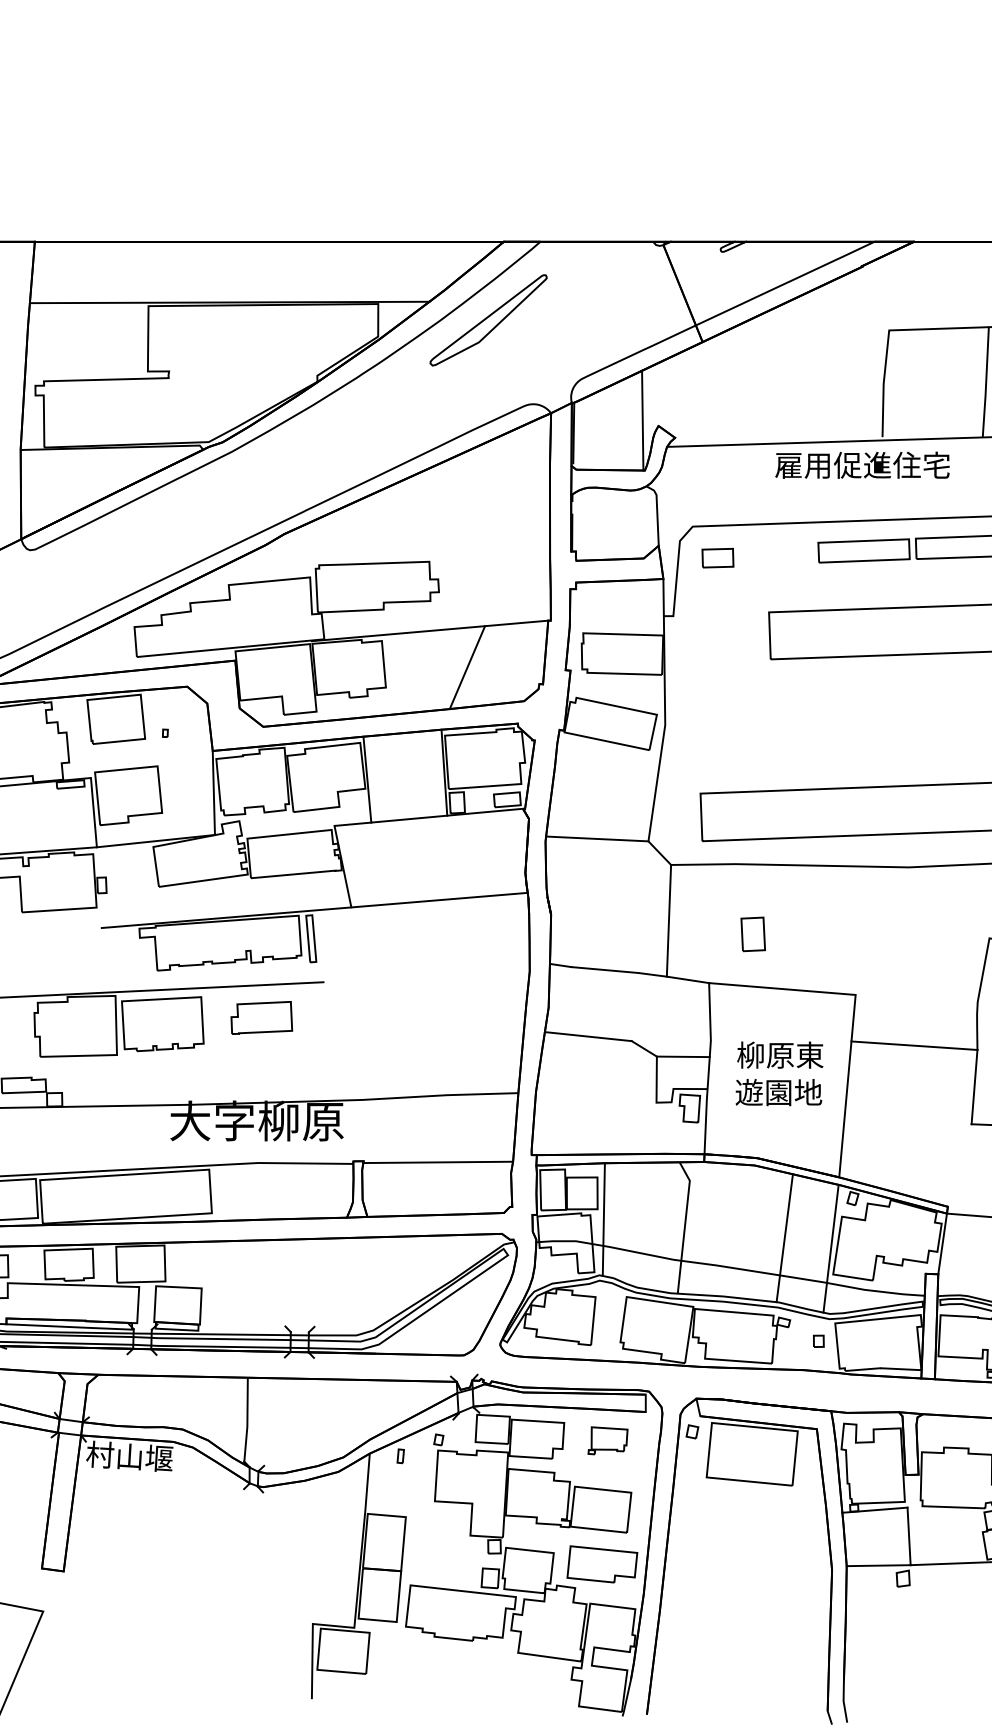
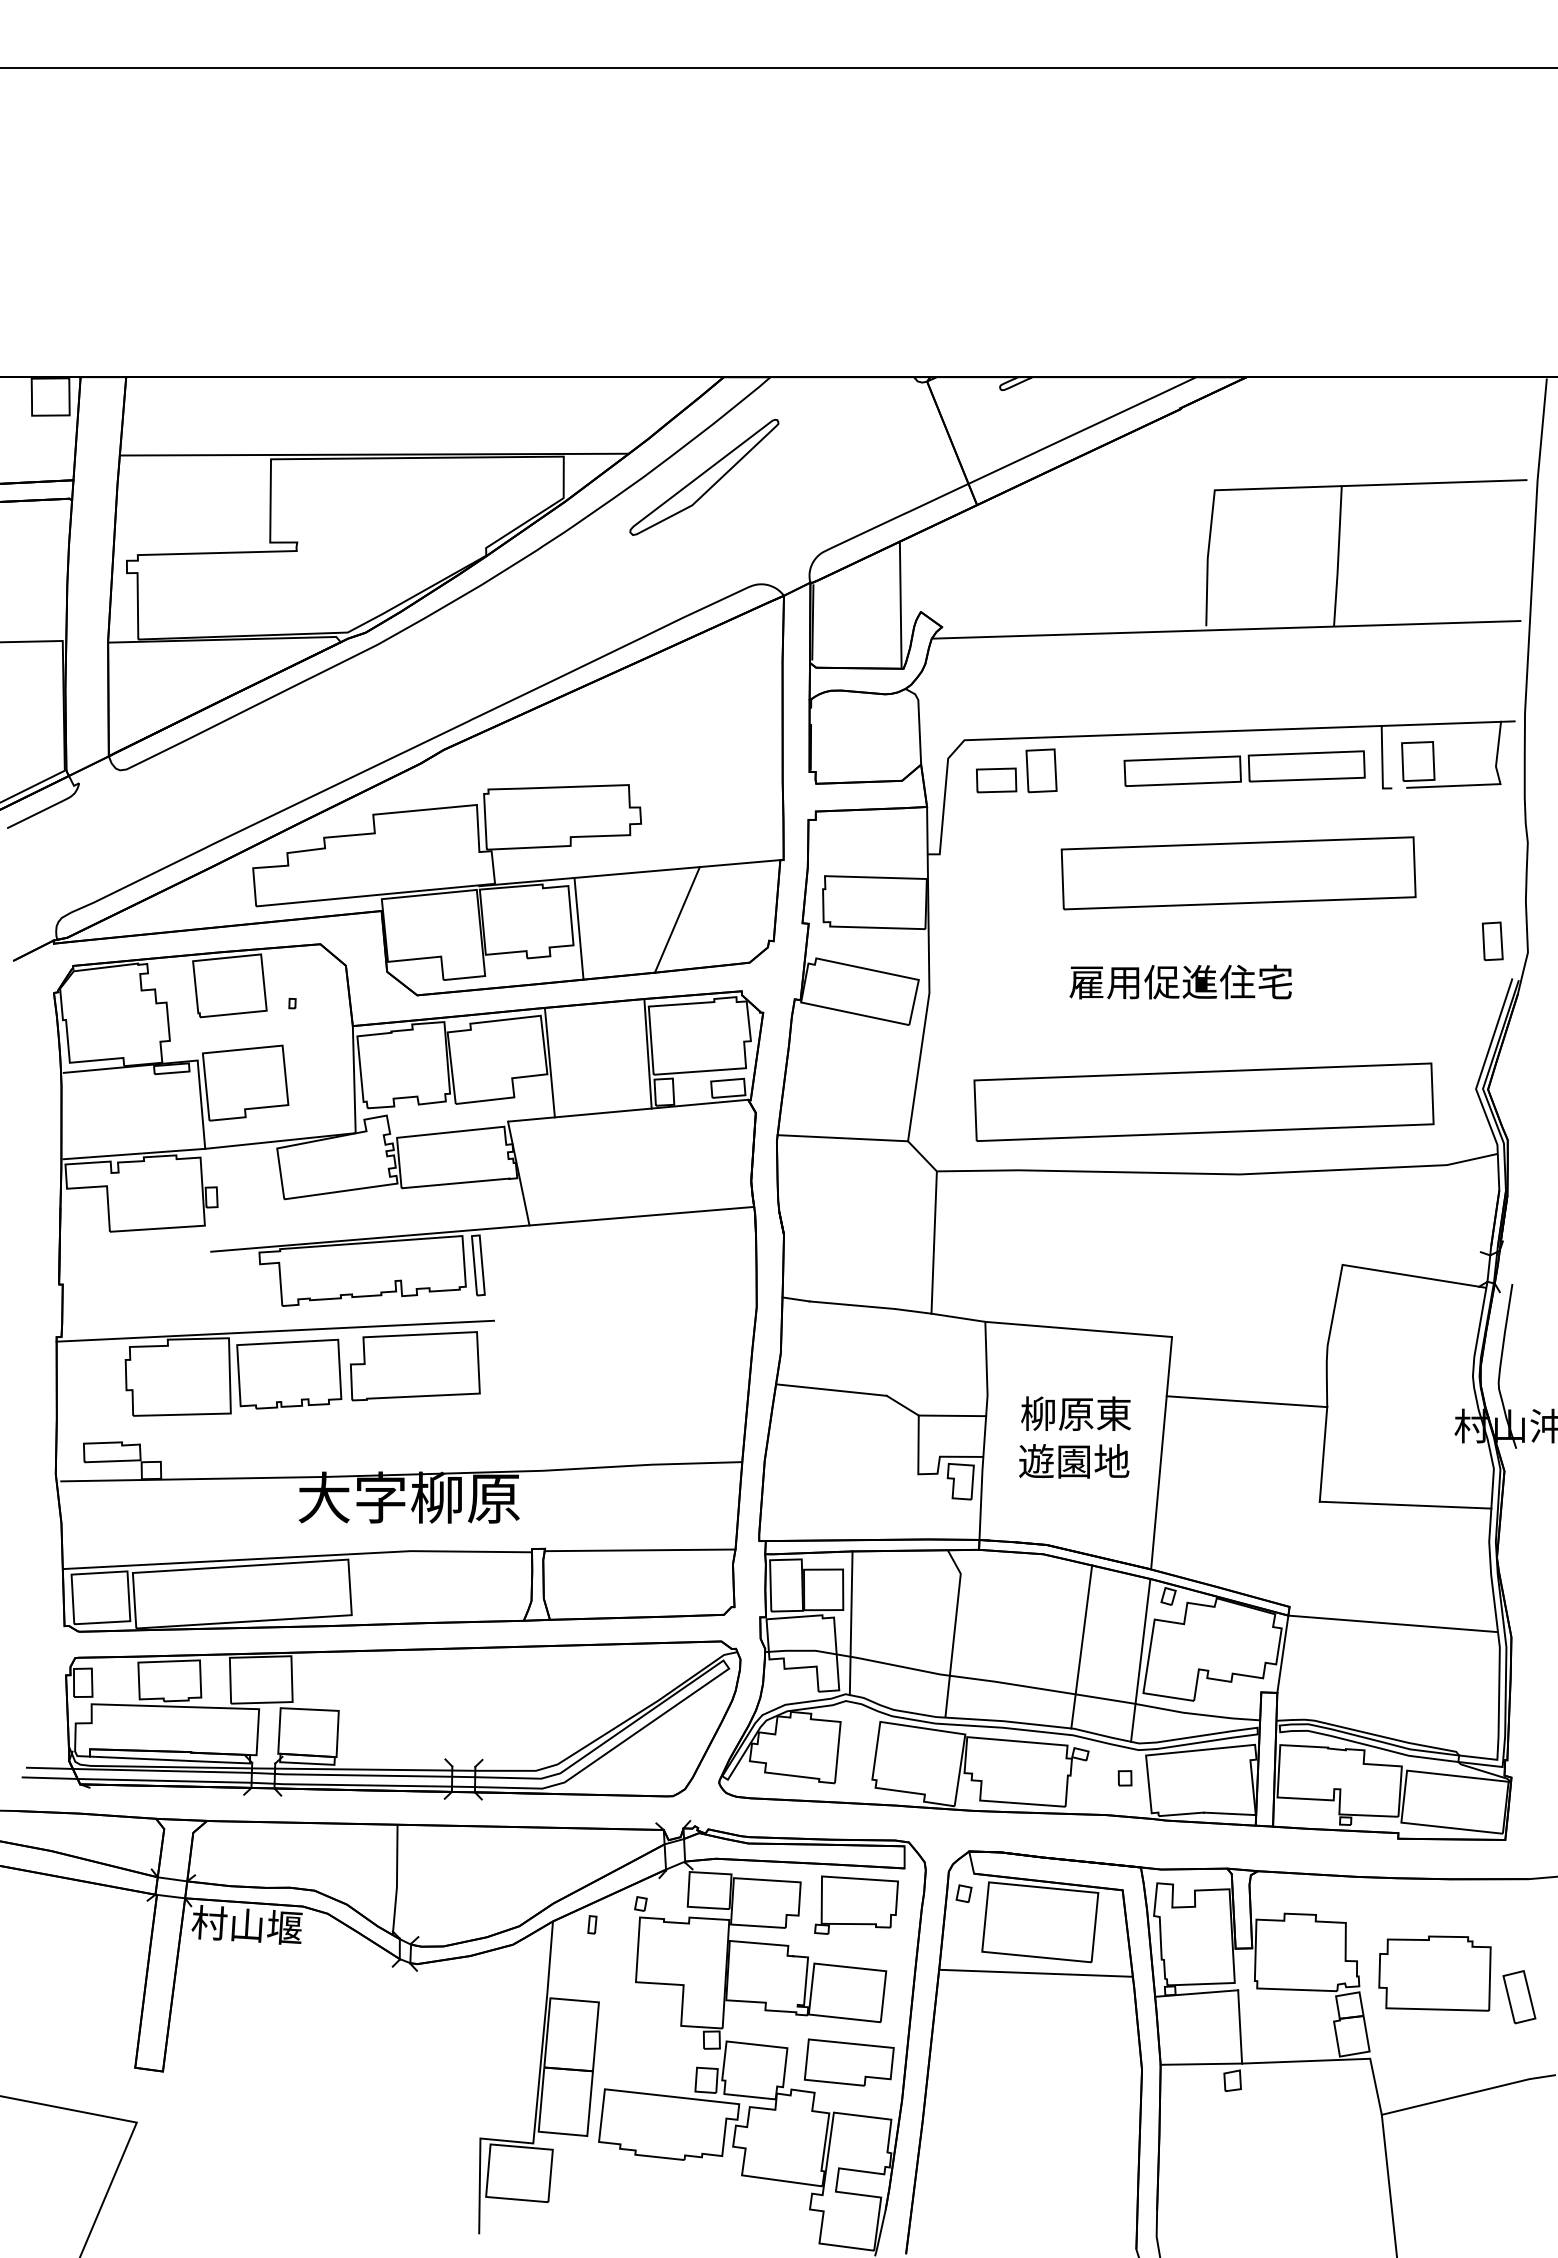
text: (862, 464) -> (1180, 981), moved
line: (389, 674) -> (578, 928), added
part: (753, 934) -> (1041, 770), moved
part: (261, 1018) -> (415, 1366), size x1.67
part: (608, 1440) -> (856, 1904), size x1.67
line: (748, 1493) -> (1035, 1972), added

